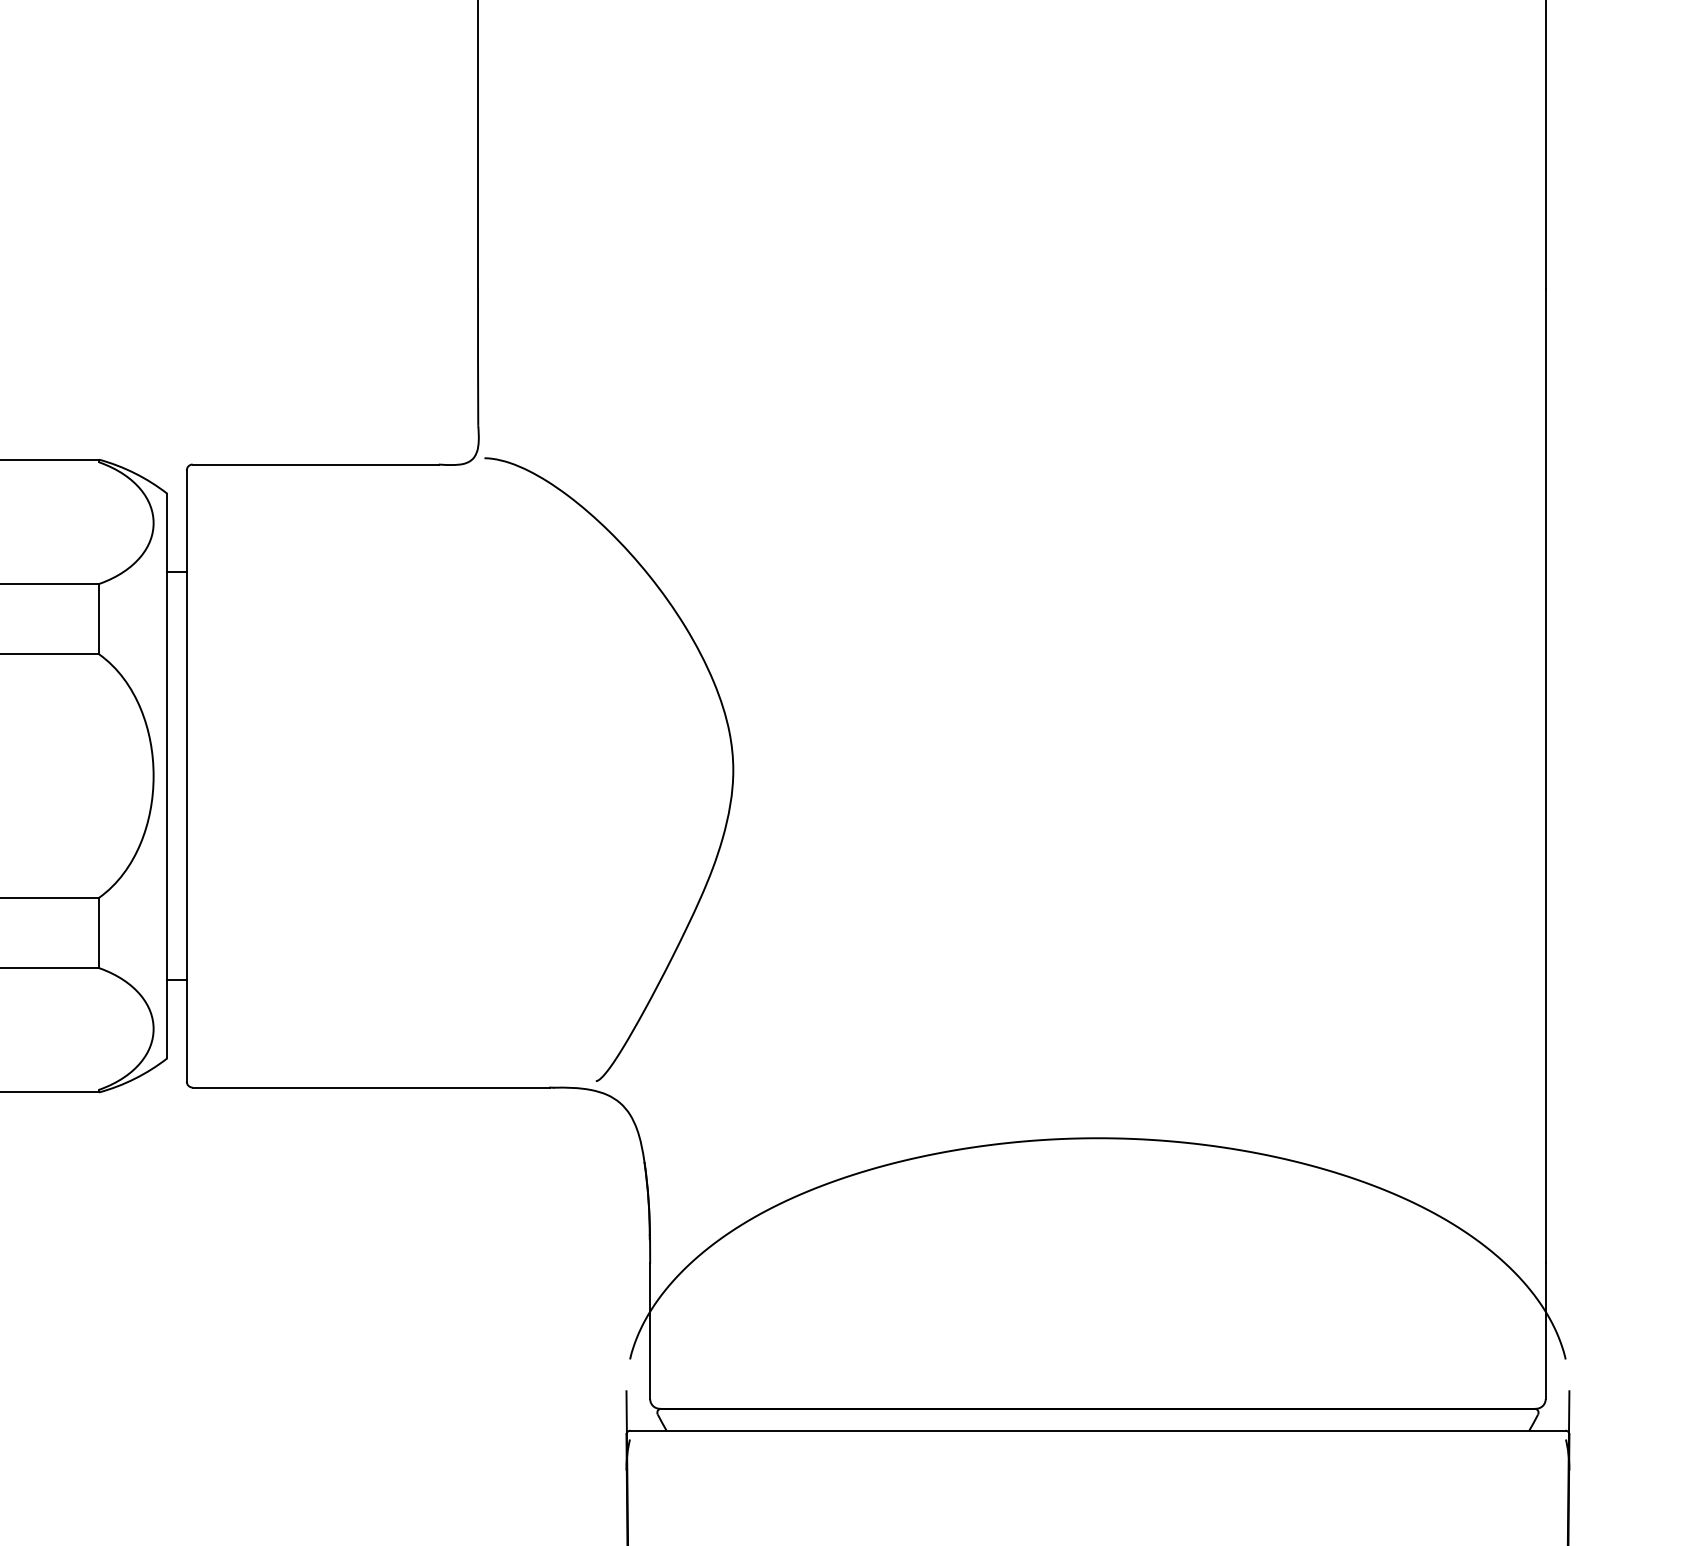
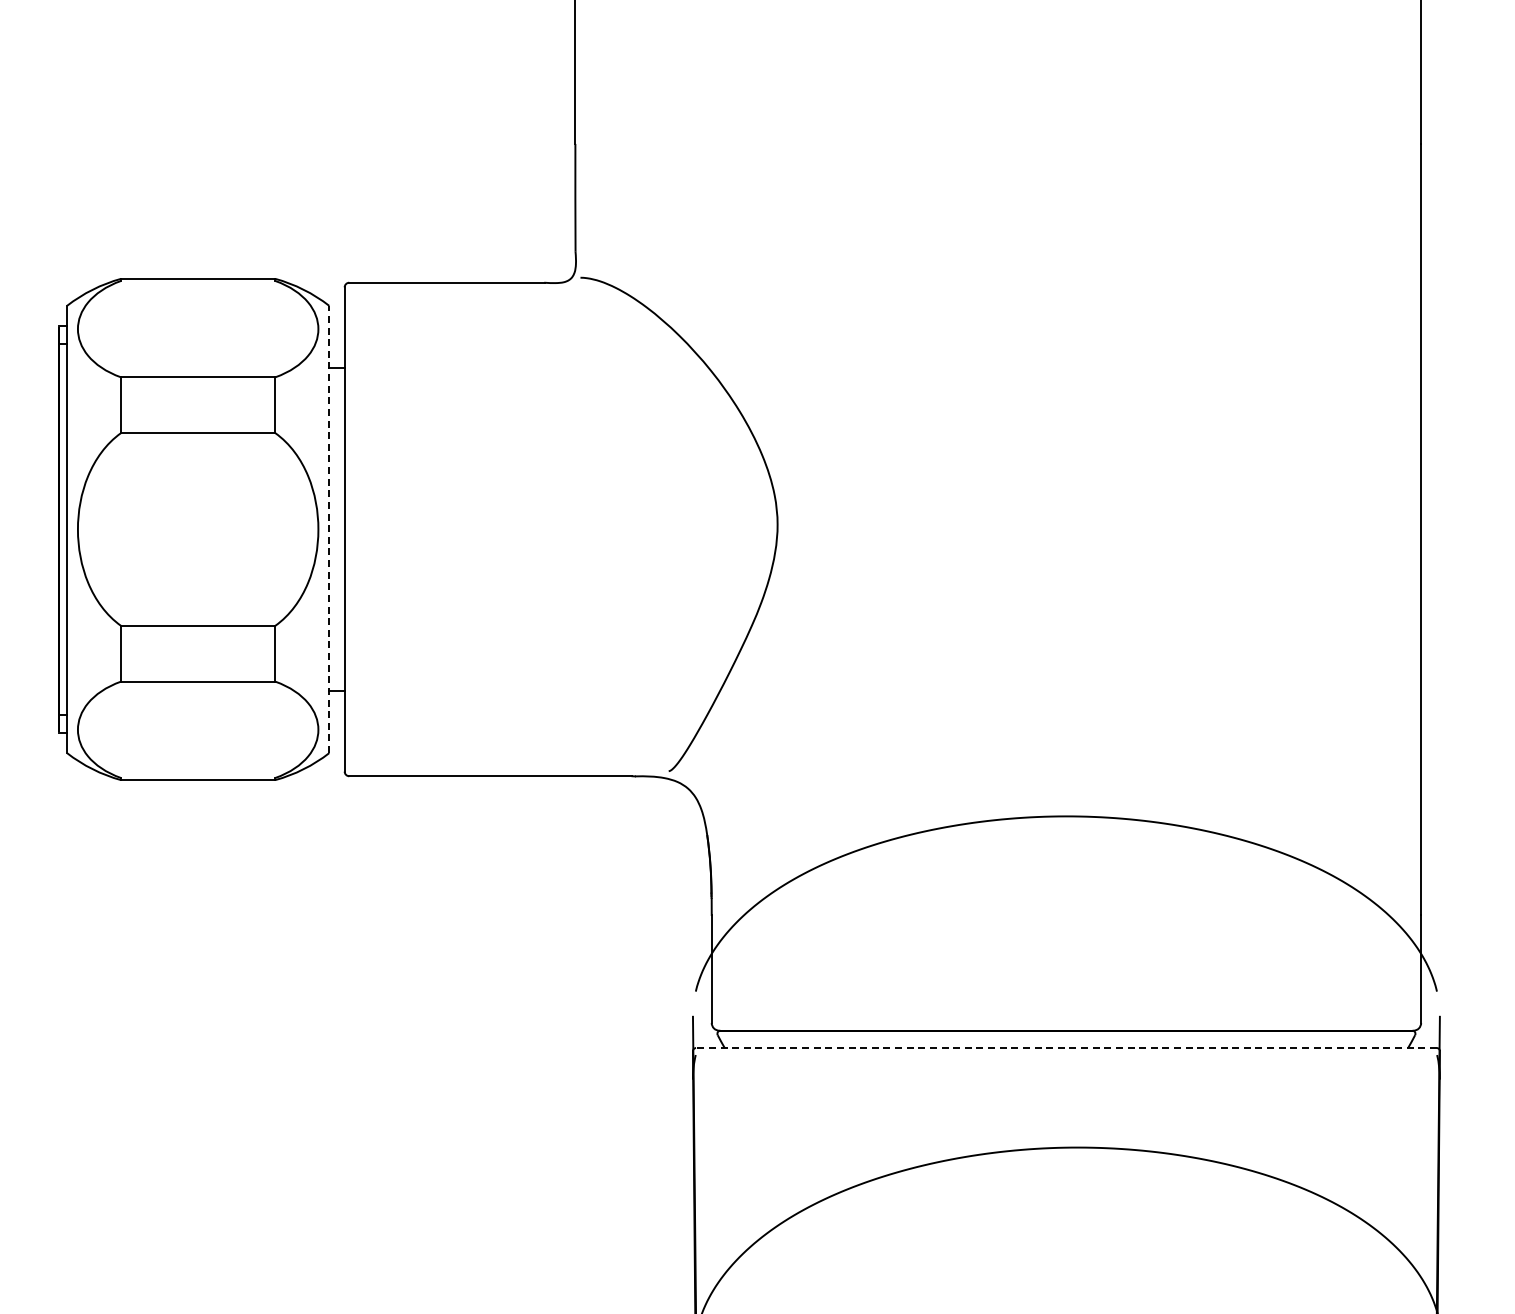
line: (167, 776) -> (329, 529), solid -> dashed
line: (1096, 1431) -> (1065, 1048), solid -> dashed

